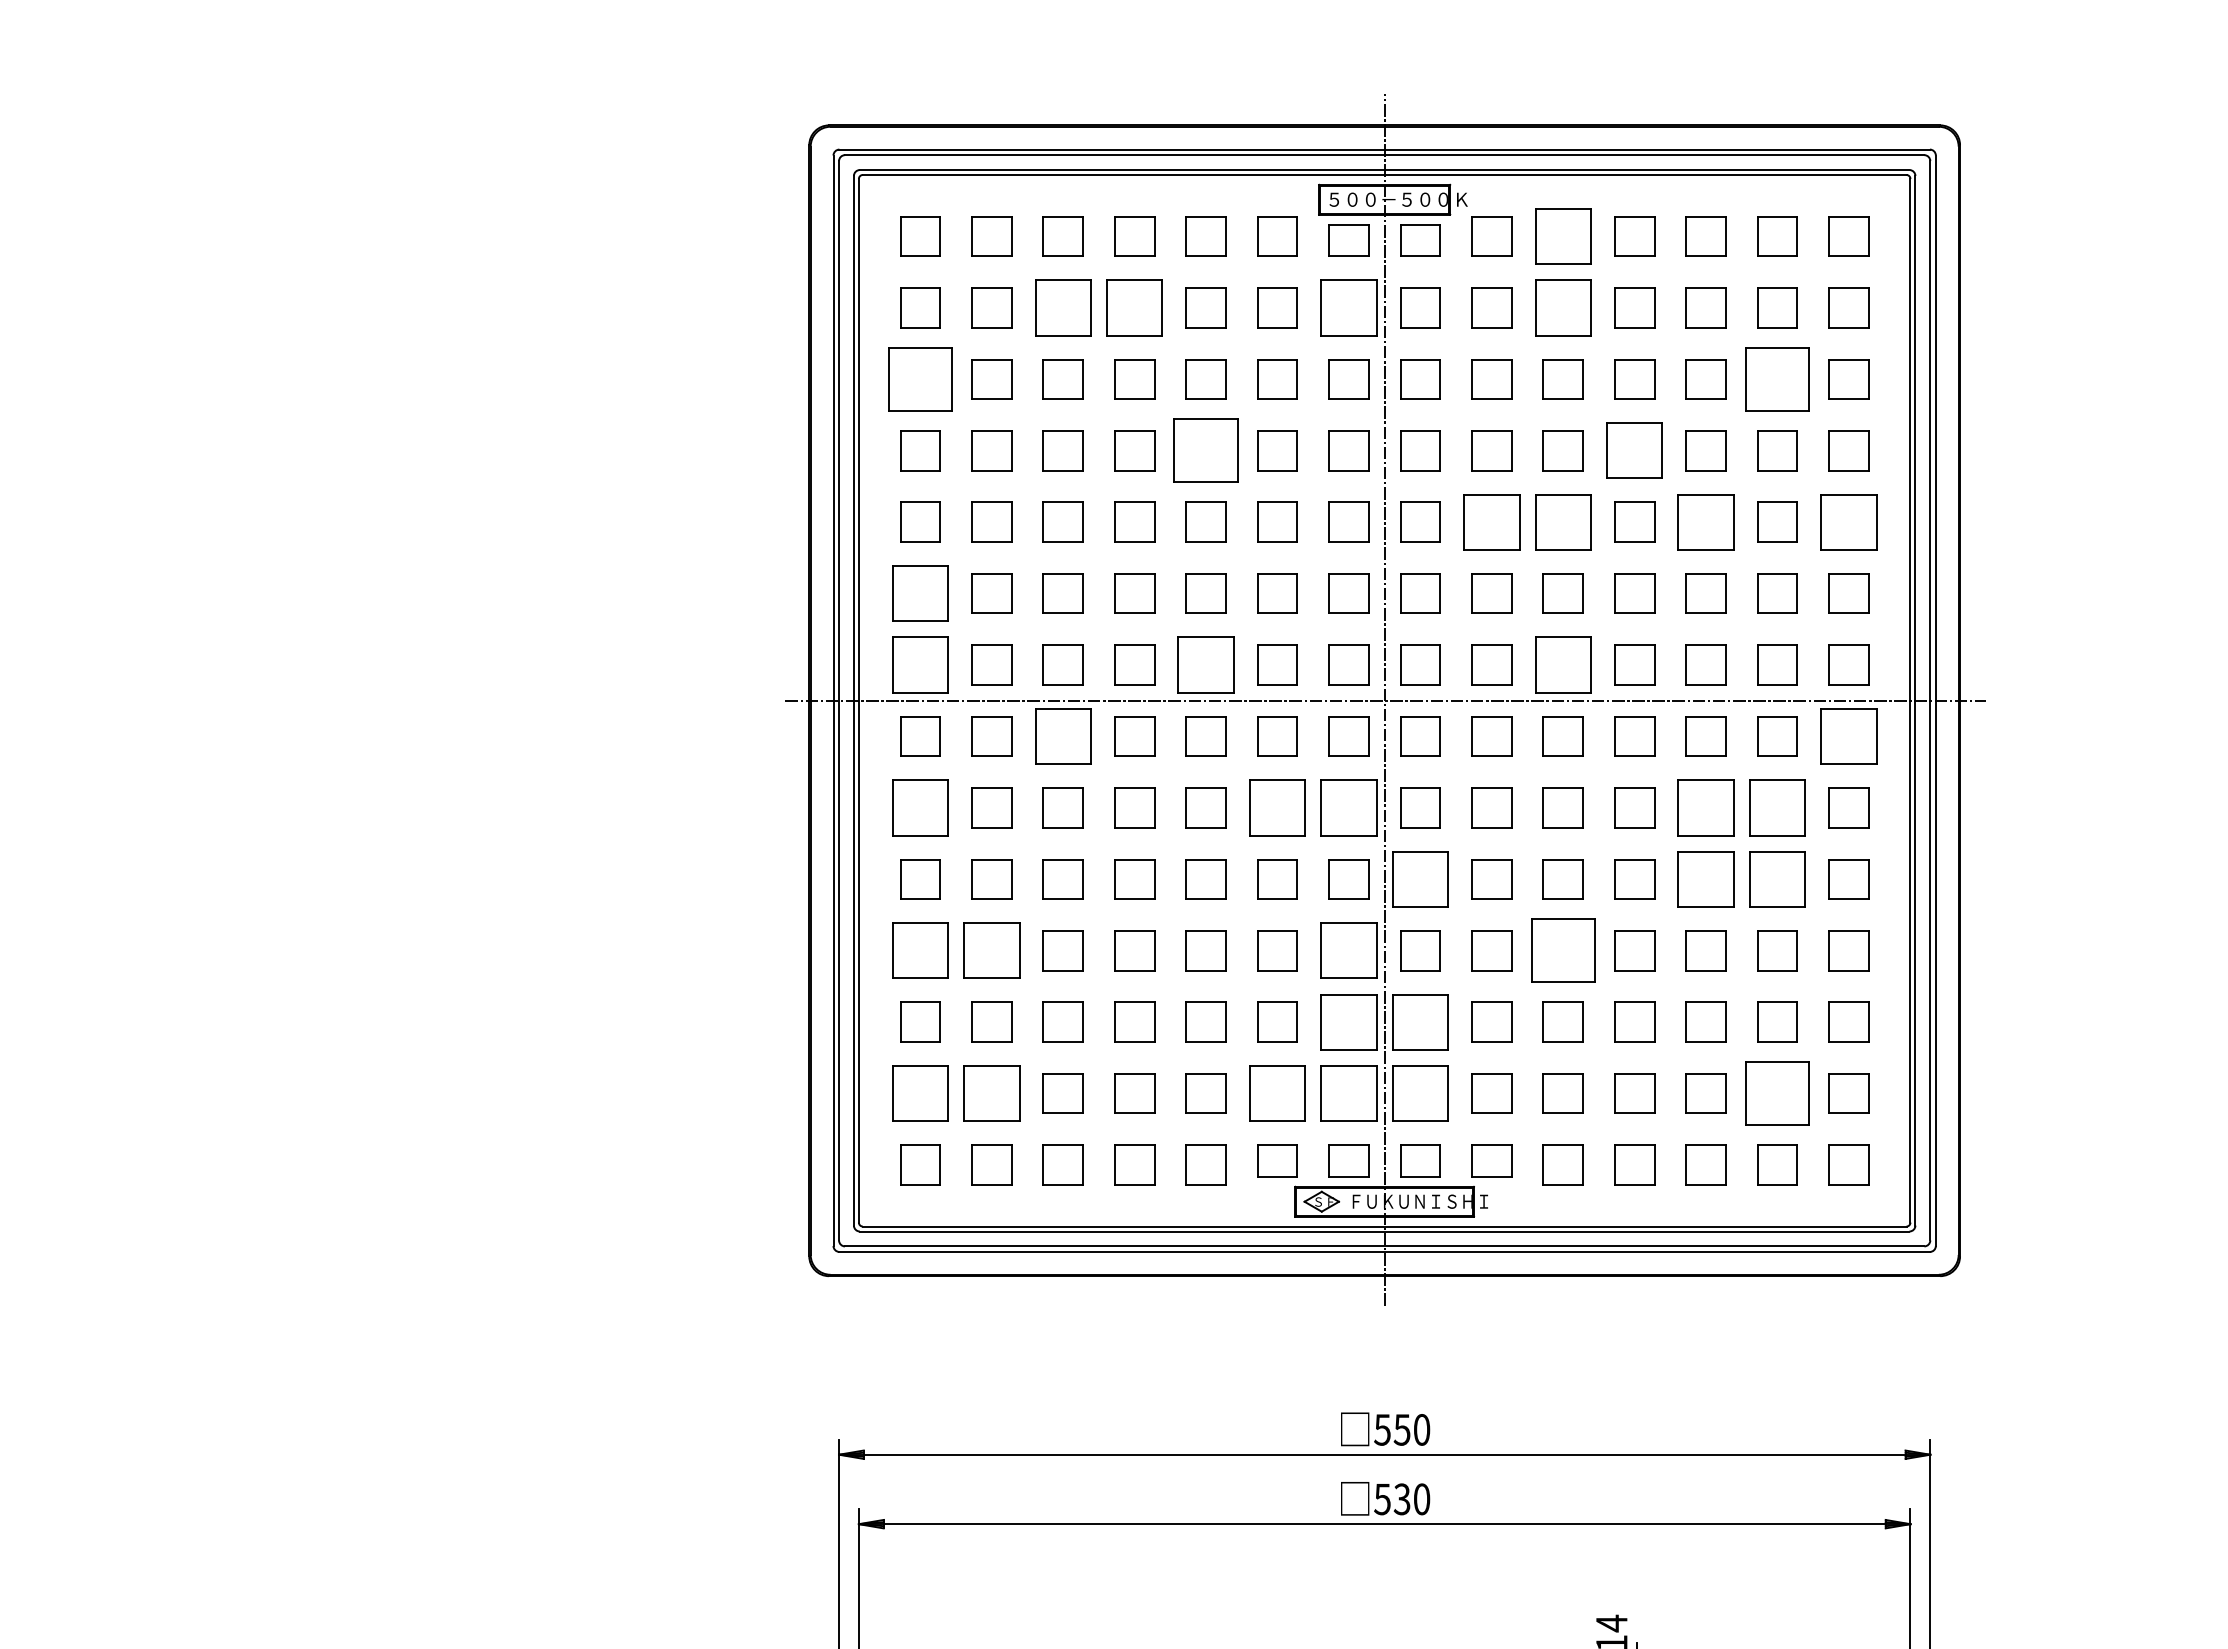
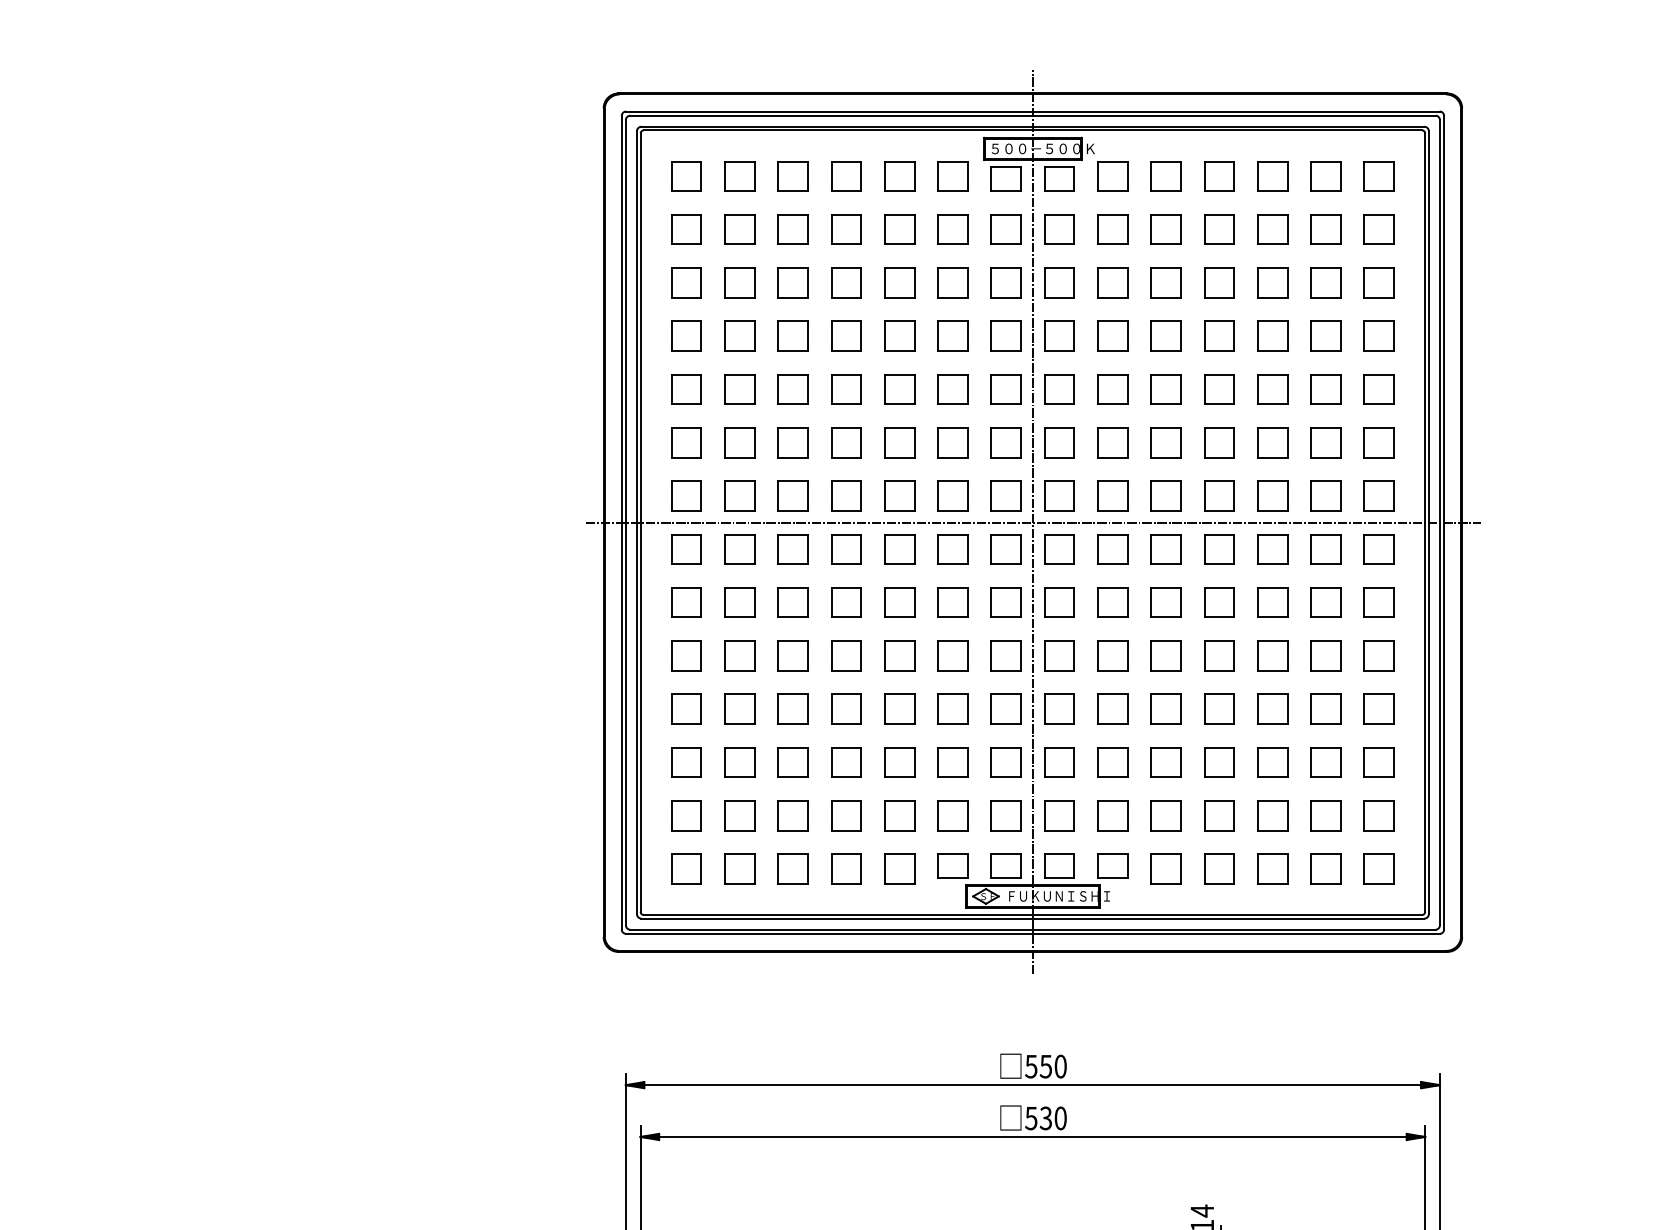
part: (1562, 236) -> (1165, 176), size x0.71
part: (1062, 307) -> (792, 229), size x0.71
part: (1134, 307) -> (846, 229), size x0.71
part: (1348, 307) -> (1005, 229), size x0.71
part: (1562, 307) -> (1165, 229), size x0.71
part: (920, 379) -> (686, 283), size x0.62
part: (1777, 379) -> (1325, 283), size x0.62
part: (1205, 450) -> (899, 335), size x0.62
part: (1634, 450) -> (1219, 335), size x0.71
part: (1491, 521) -> (1112, 388), size x0.71
part: (1562, 521) -> (1165, 388), size x0.71
part: (1705, 521) -> (1272, 388), size x0.71
part: (1848, 521) -> (1378, 388), size x0.71
part: (920, 593) -> (686, 442), size x0.71
part: (920, 664) -> (686, 495), size x0.71
part: (1205, 664) -> (899, 495), size x0.71
part: (1562, 664) -> (1165, 495), size x0.71
part: (1062, 736) -> (792, 549), size x0.71
part: (1848, 736) -> (1378, 549), size x0.71
part: (920, 807) -> (686, 602), size x0.71
part: (1277, 807) -> (952, 602), size x0.71
part: (1348, 807) -> (1005, 602), size x0.71
part: (1705, 807) -> (1272, 602), size x0.71
part: (1777, 807) -> (1325, 602), size x0.71
part: (1420, 879) -> (1059, 656), size x0.71
part: (1705, 879) -> (1272, 656), size x0.71
part: (1777, 879) -> (1325, 656), size x0.71
part: (920, 950) -> (686, 708), size x0.71
part: (991, 950) -> (739, 708), size x0.71
part: (1348, 950) -> (1005, 708), size x0.71
part: (1562, 950) -> (1165, 708), size x0.62
part: (1348, 1021) -> (1005, 761), size x0.71
part: (1420, 1021) -> (1059, 761), size x0.71
part: (920, 1093) -> (686, 815), size x0.71
part: (991, 1093) -> (739, 815), size x0.71
part: (1277, 1093) -> (952, 815), size x0.71
part: (1348, 1093) -> (1005, 815), size x0.71
part: (1420, 1093) -> (1059, 815), size x0.71
part: (1777, 1093) -> (1325, 815), size x0.62

